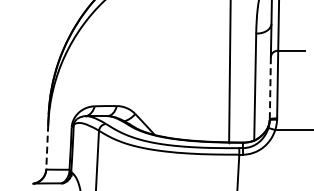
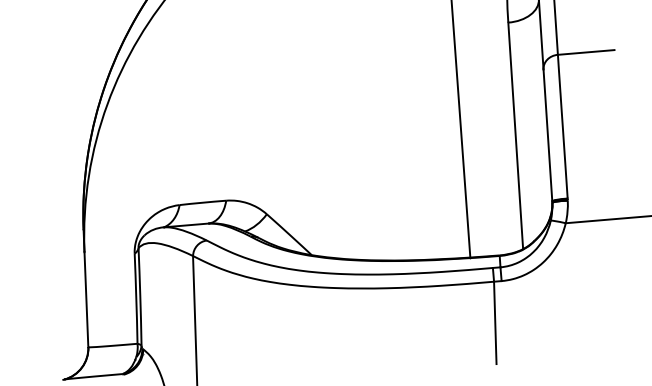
line: (270, 87) -> (548, 134), dashed -> solid
line: (47, 147) -> (87, 300), dashed -> solid

